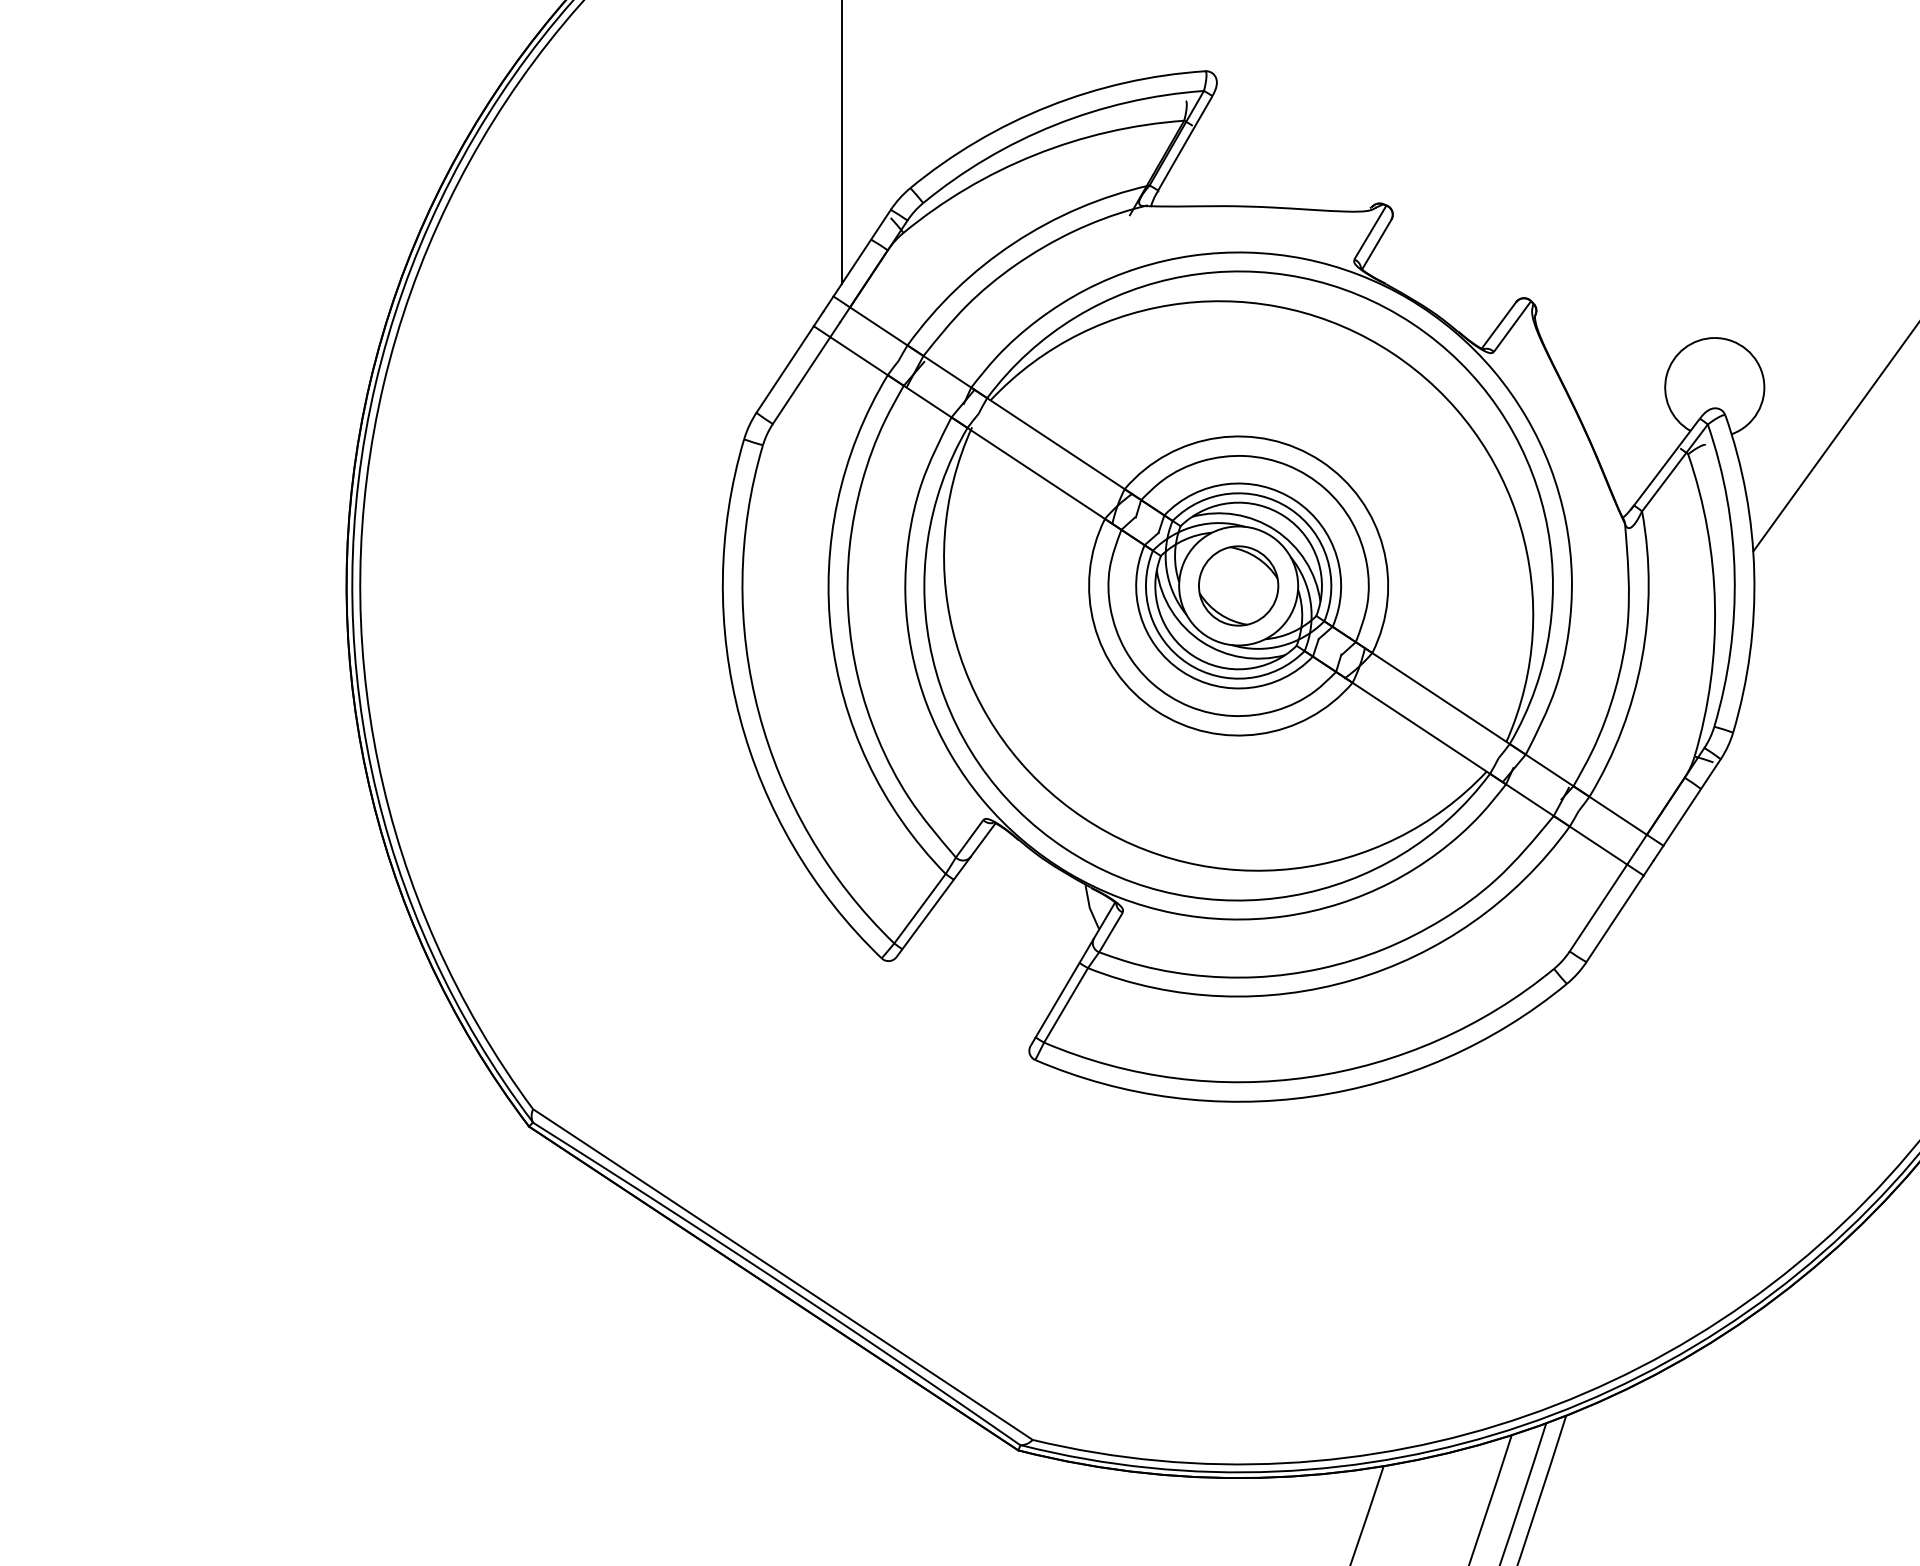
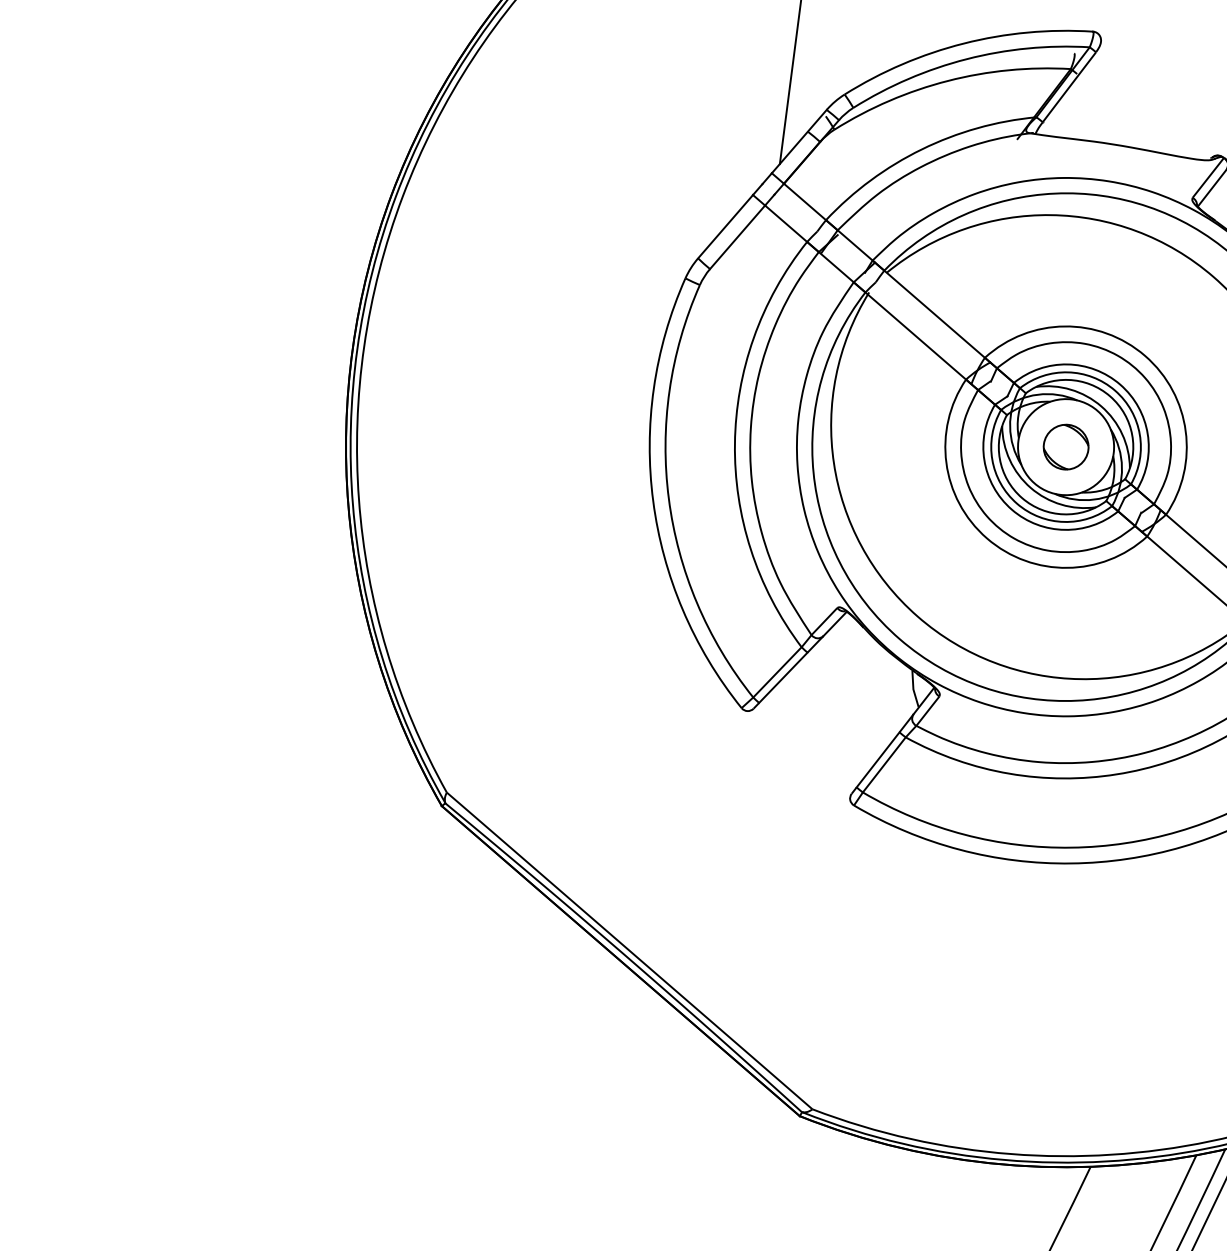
part: (1238, 585) -> (1066, 446), size x0.7

